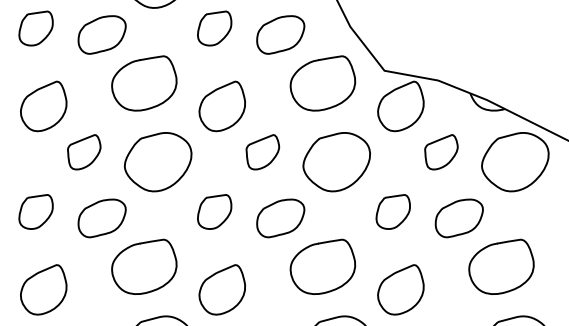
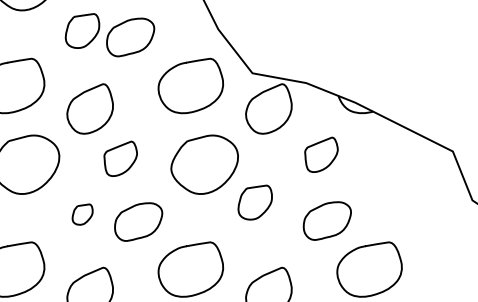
part: (280, 34) -> (130, 36), moved
part: (262, 152) -> (120, 159), moved
part: (441, 152) -> (321, 155), moved
part: (515, 162) -> (383, 165), removed
part: (214, 211) -> (82, 214), size x0.6
part: (392, 211) -> (254, 202), moved
part: (280, 218) -> (138, 222), moved

